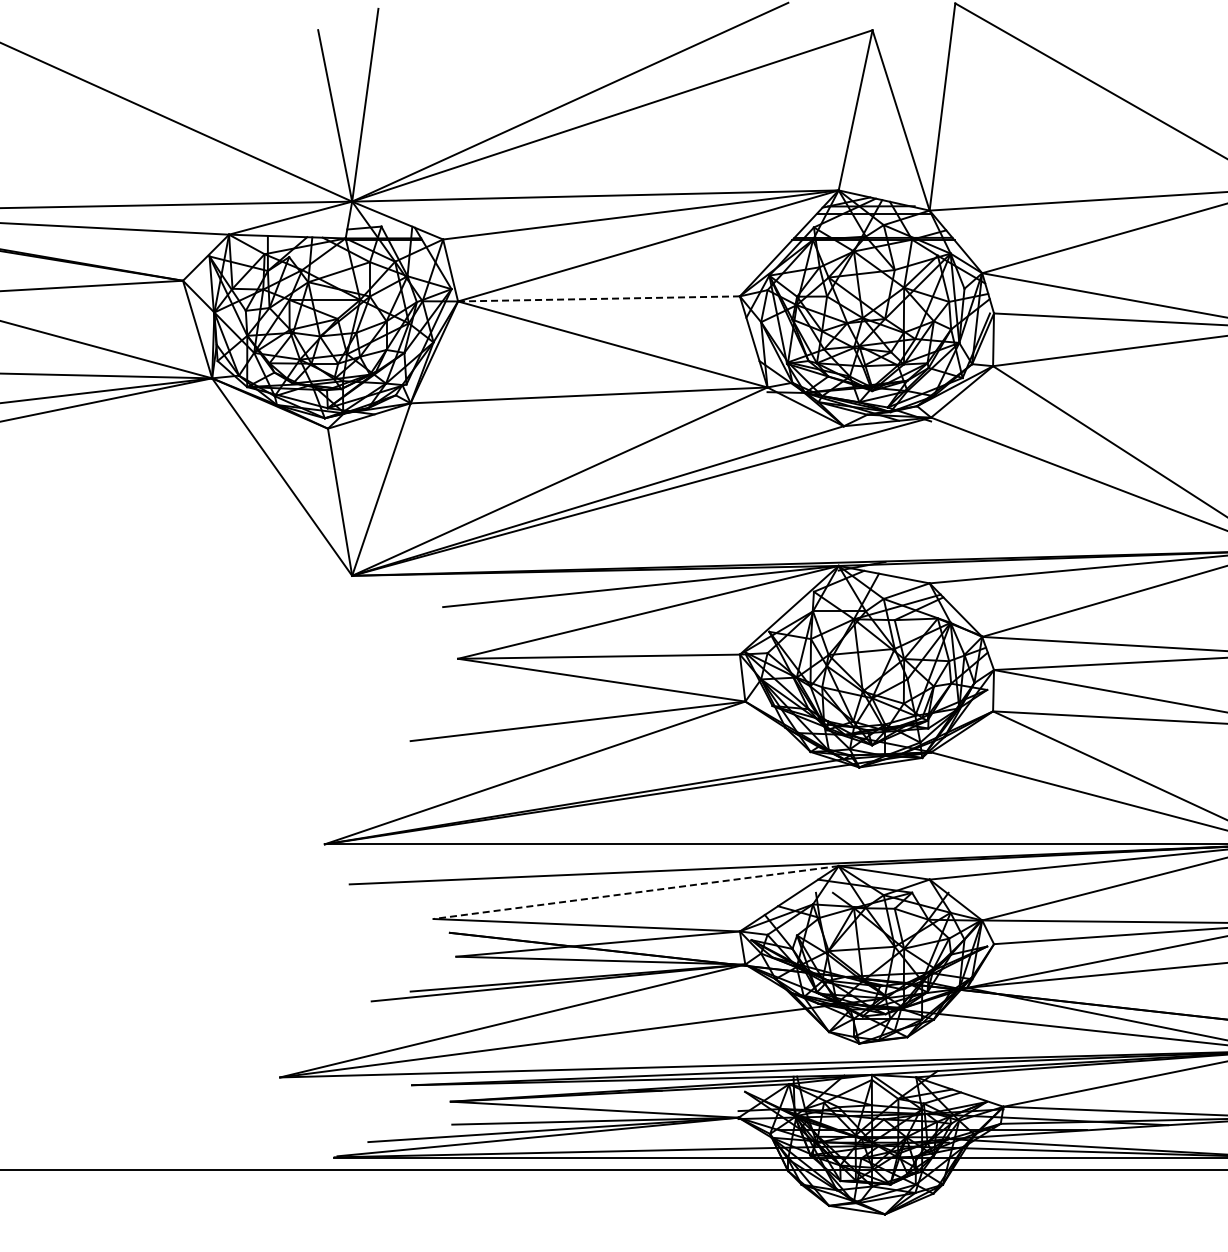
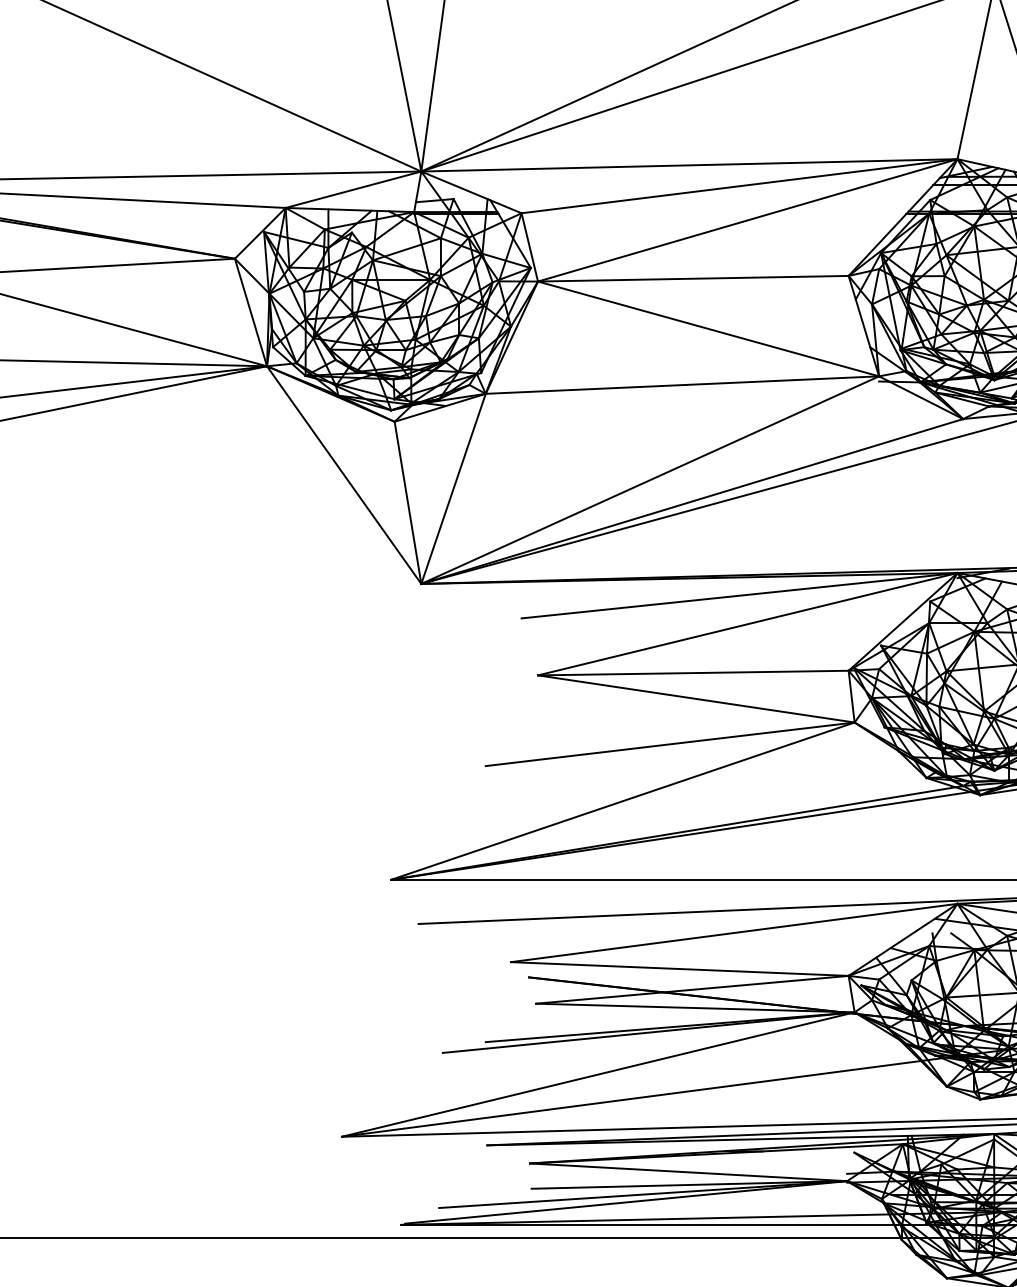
line: (598, 298) -> (692, 278), dashed -> solid
line: (635, 892) -> (733, 932), dashed -> solid

